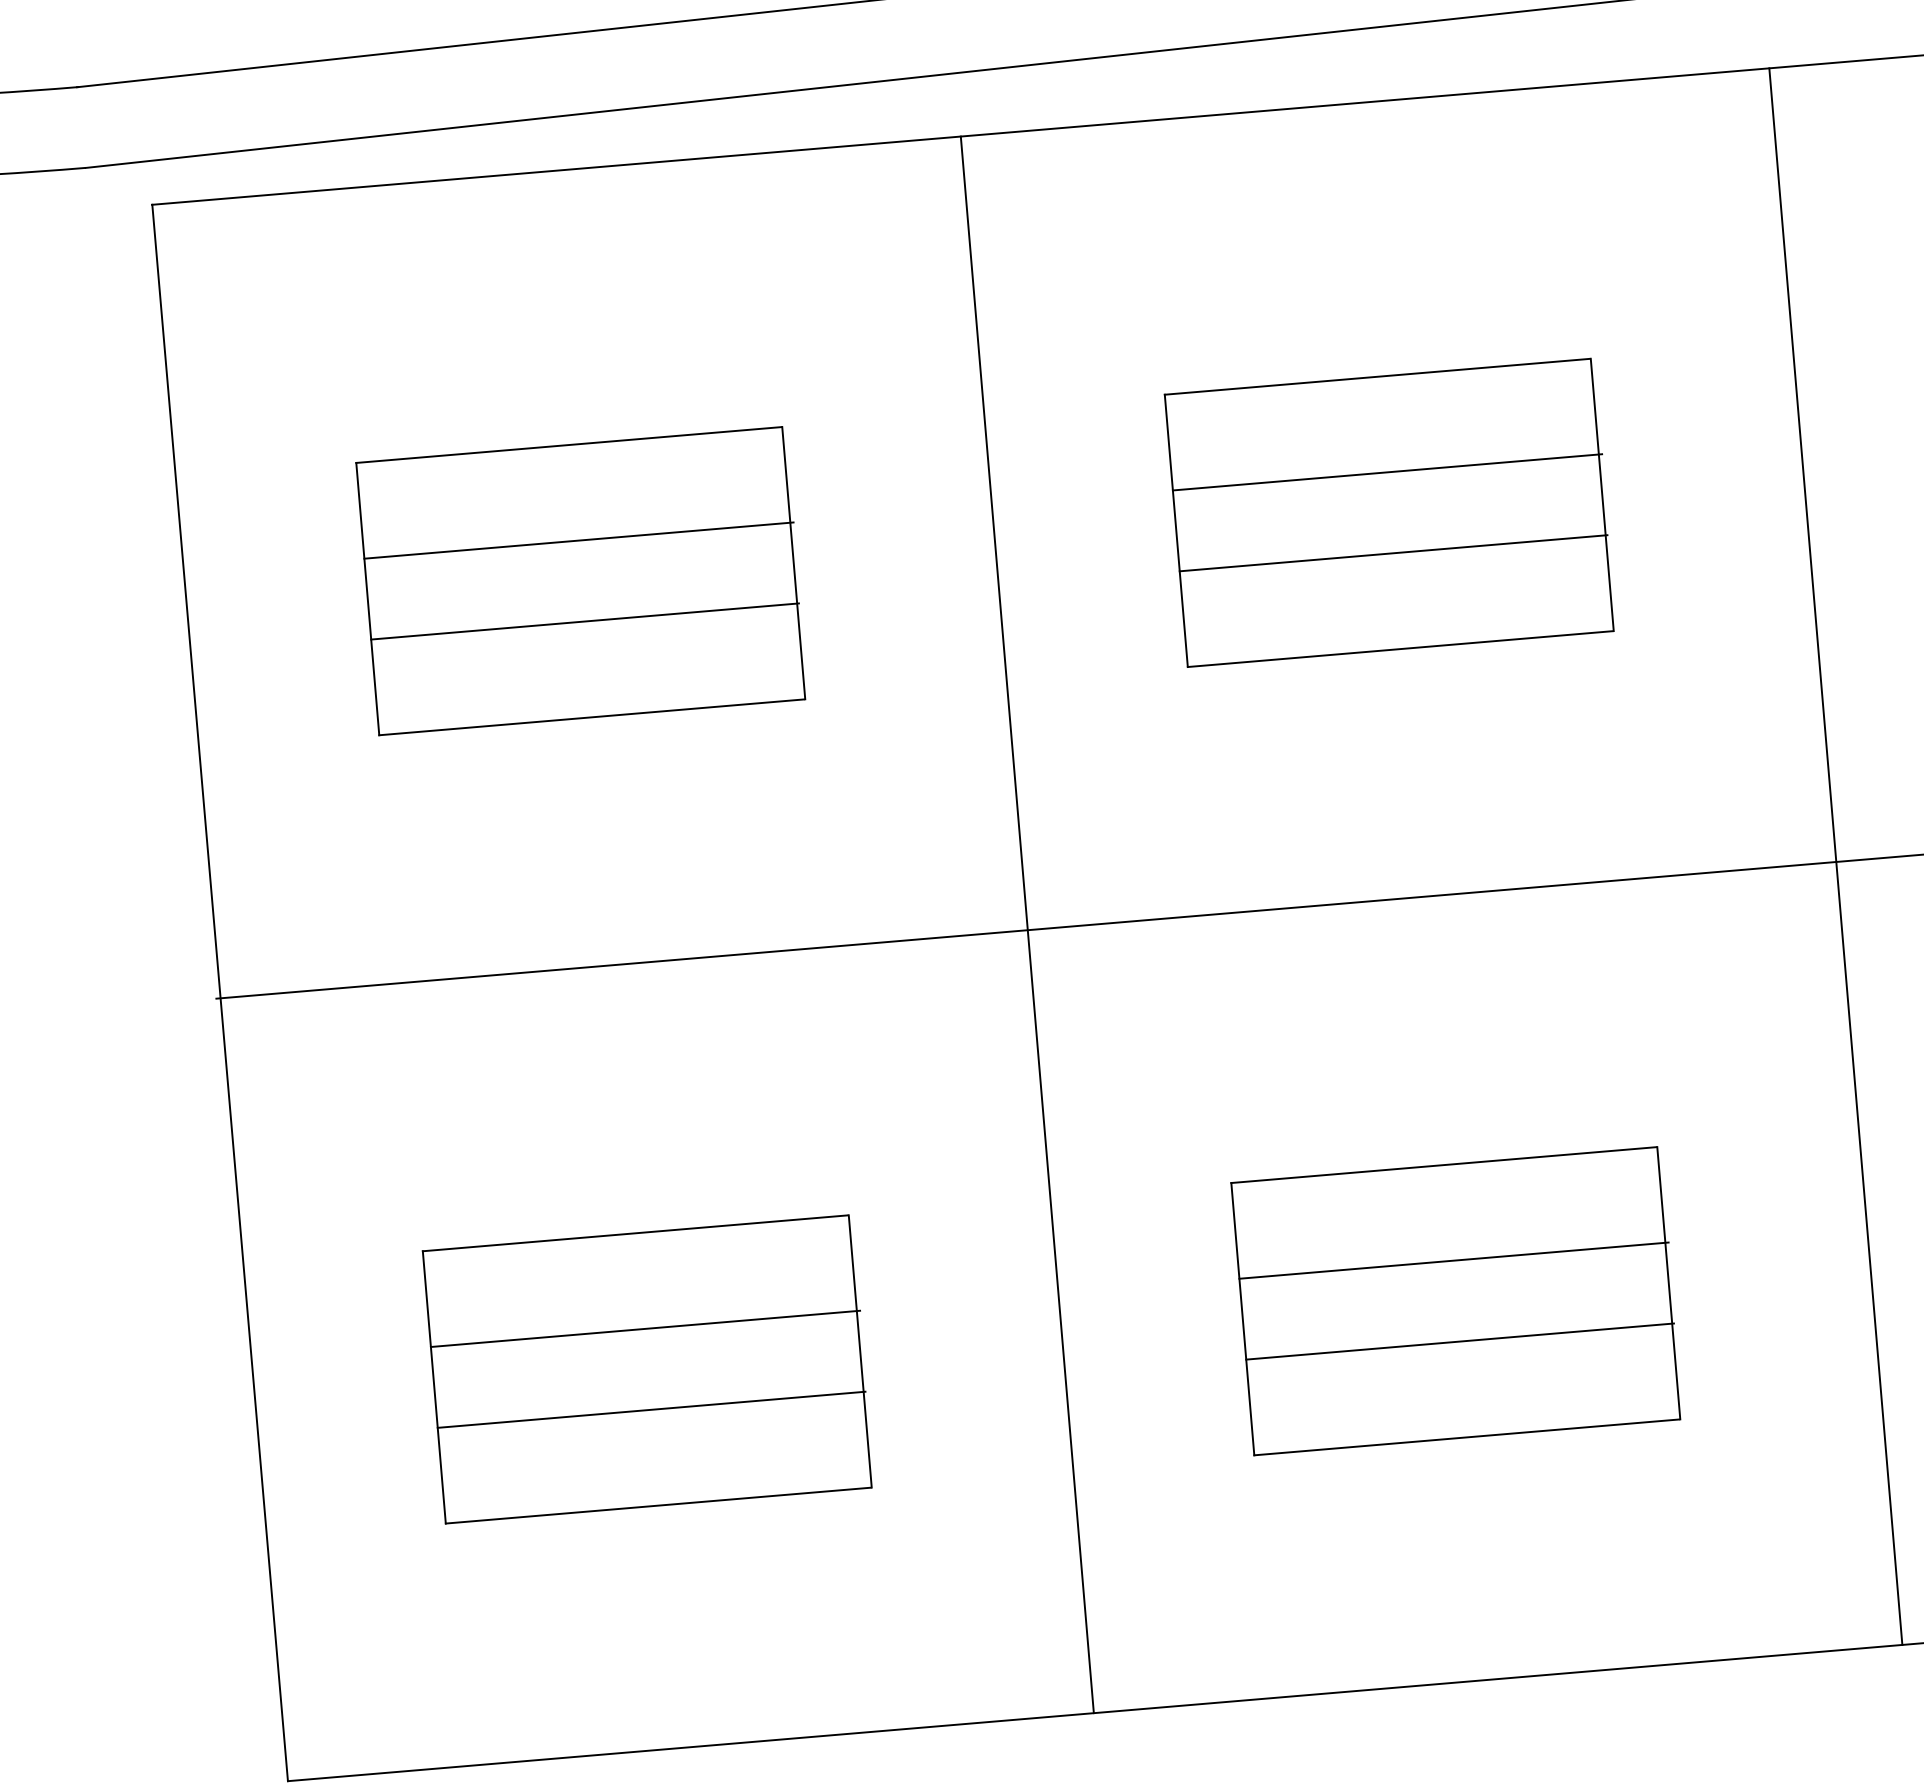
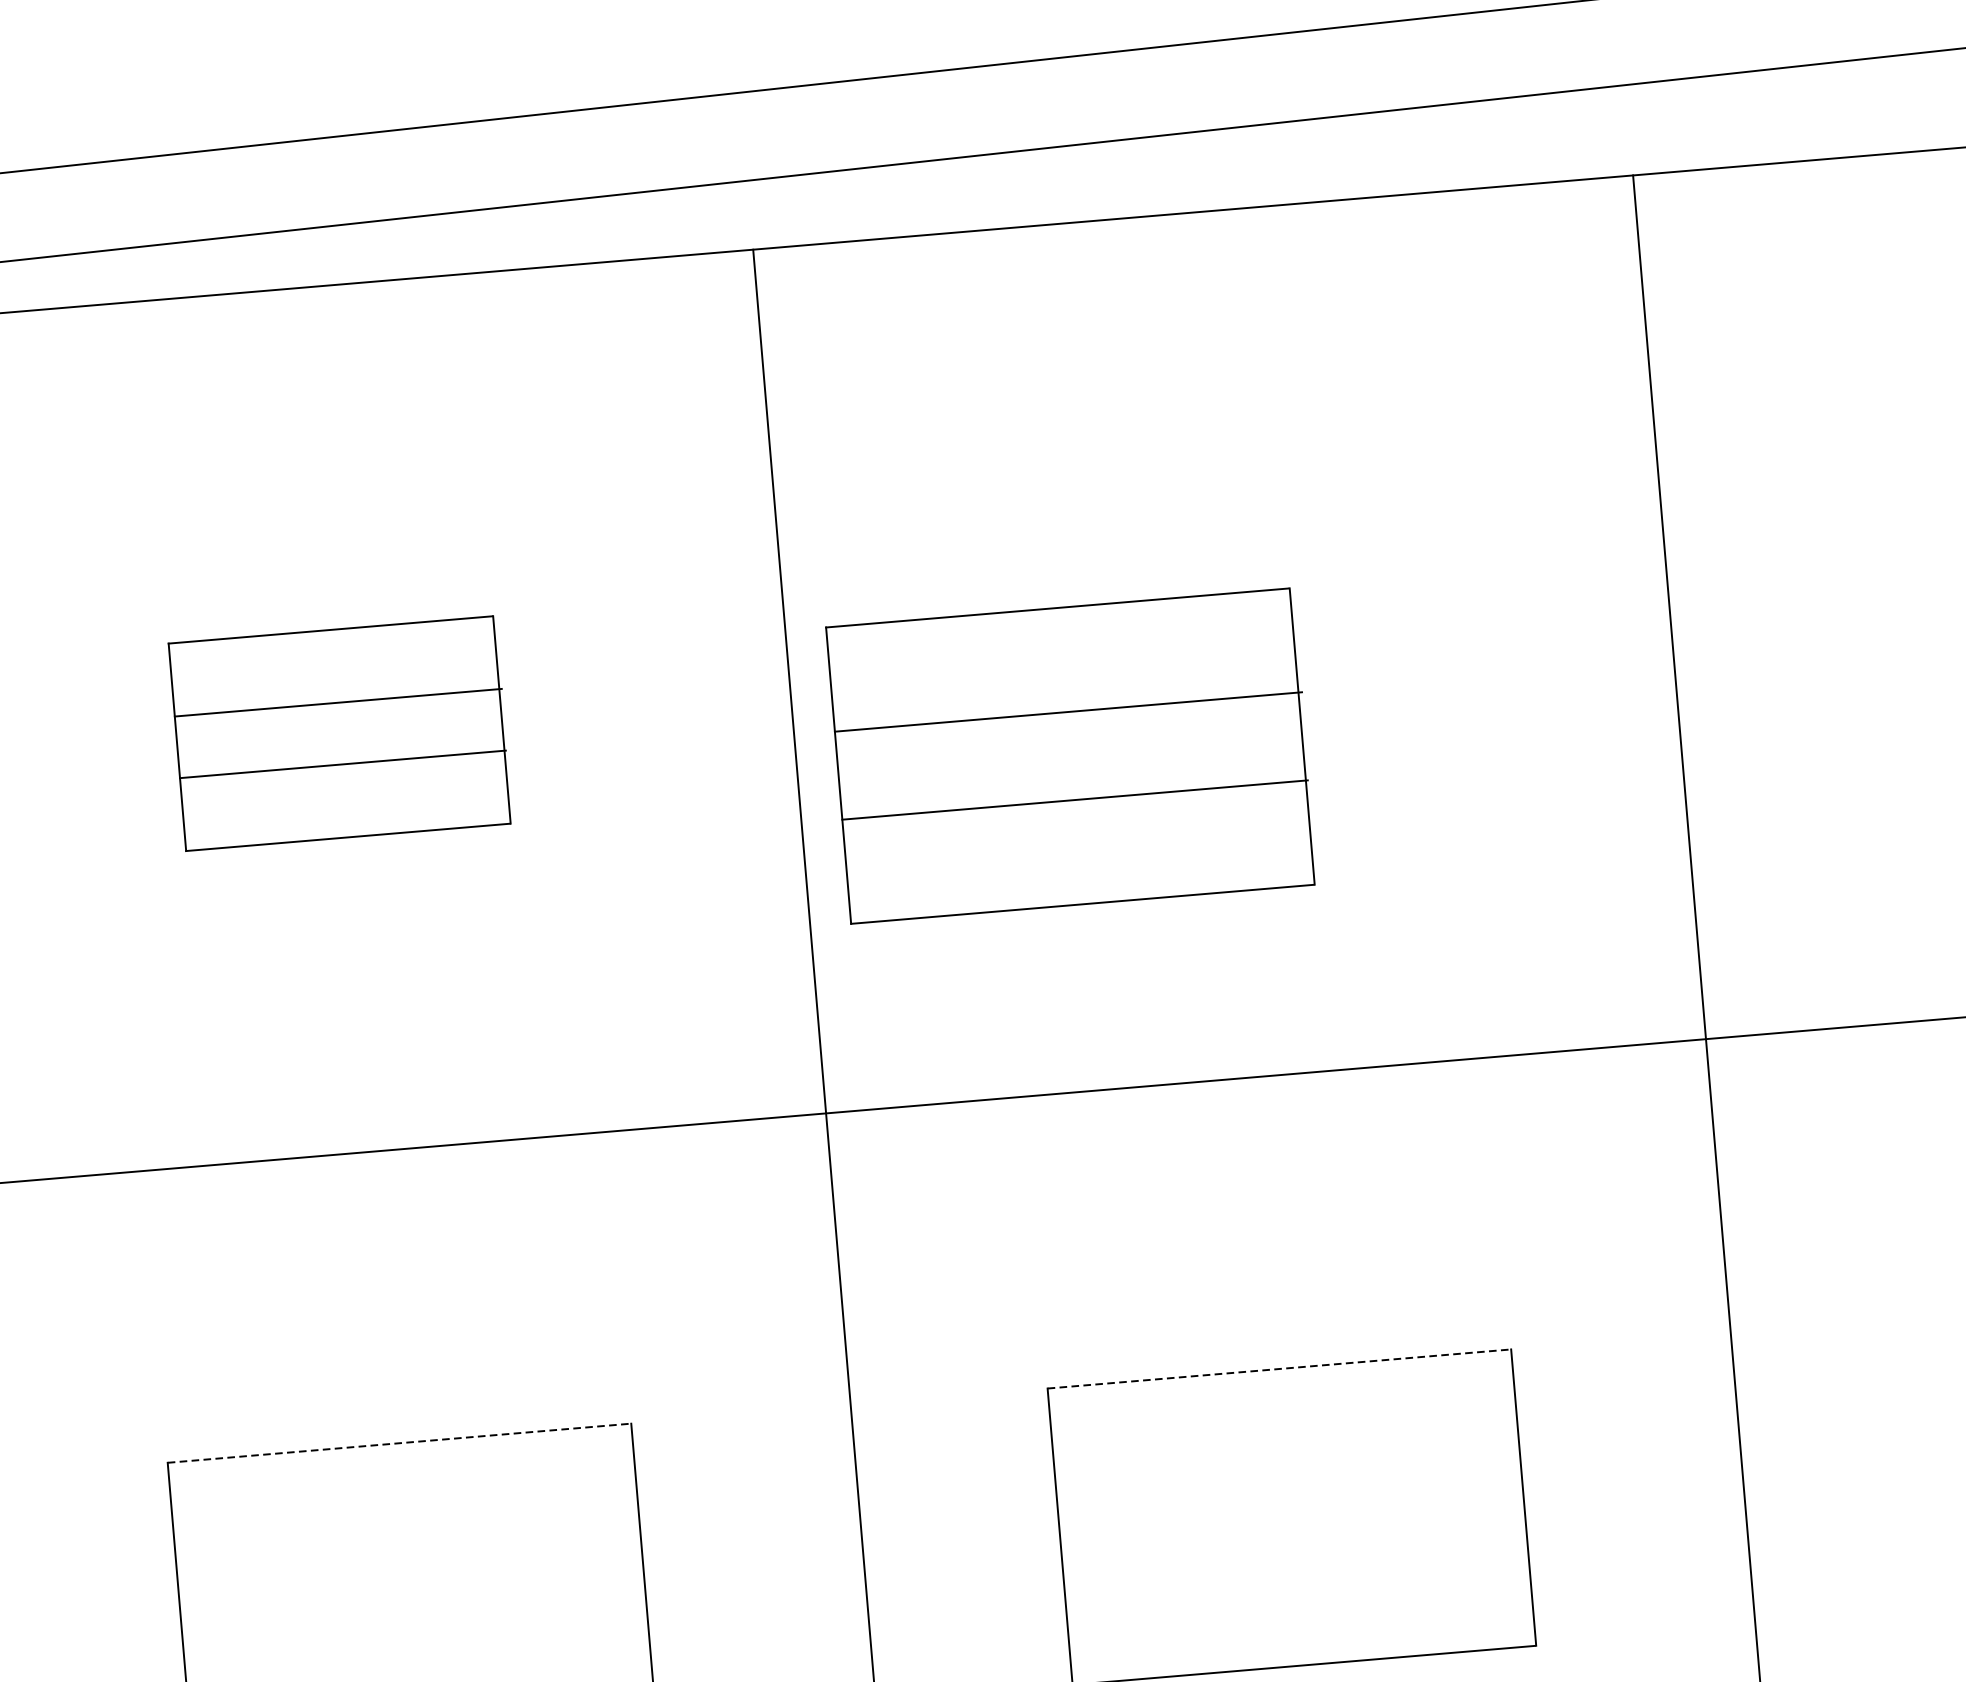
part: (1388, 512) -> (1069, 755), moved
part: (580, 581) -> (339, 733), size x0.7
line: (1444, 1165) -> (1279, 1369), solid -> dashed
line: (635, 1233) -> (399, 1443), solid -> dashed
line: (1453, 1260) -> (1289, 1472), removed
line: (645, 1328) -> (410, 1546), removed
line: (1459, 1341) -> (1295, 1561), removed
line: (651, 1409) -> (416, 1635), removed

